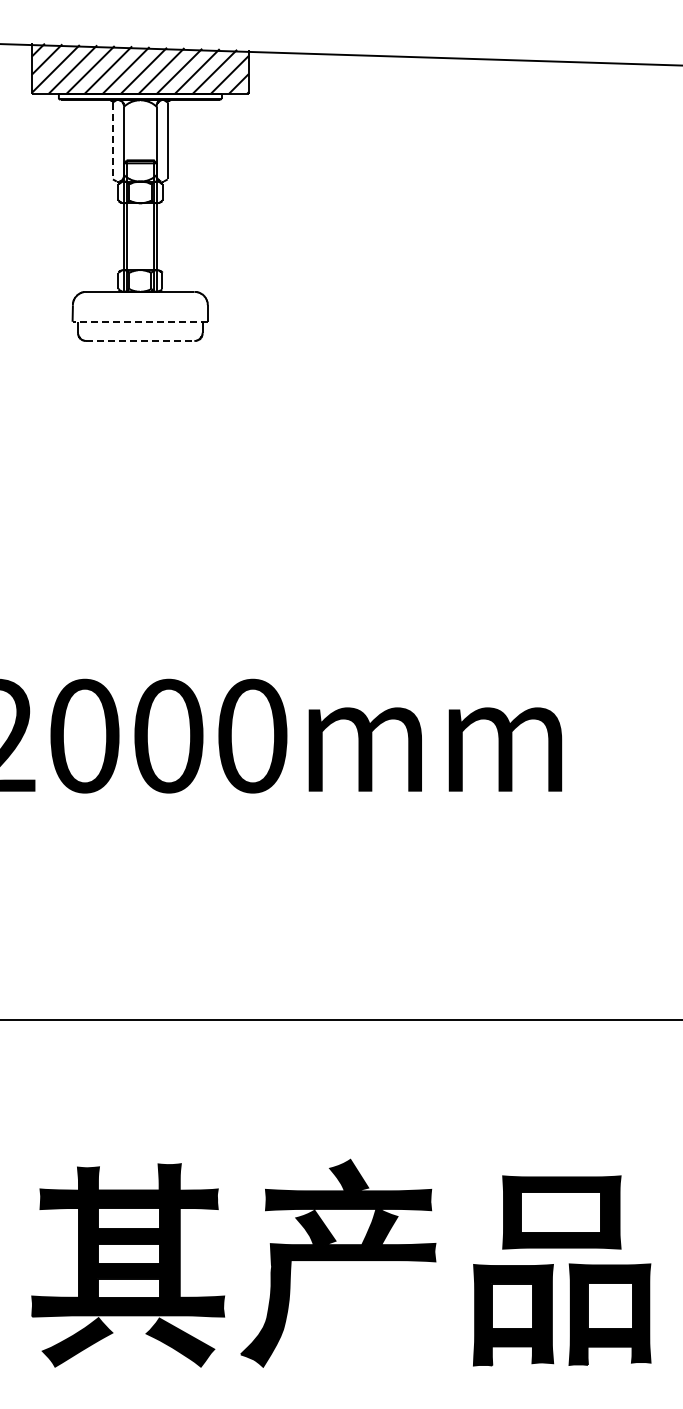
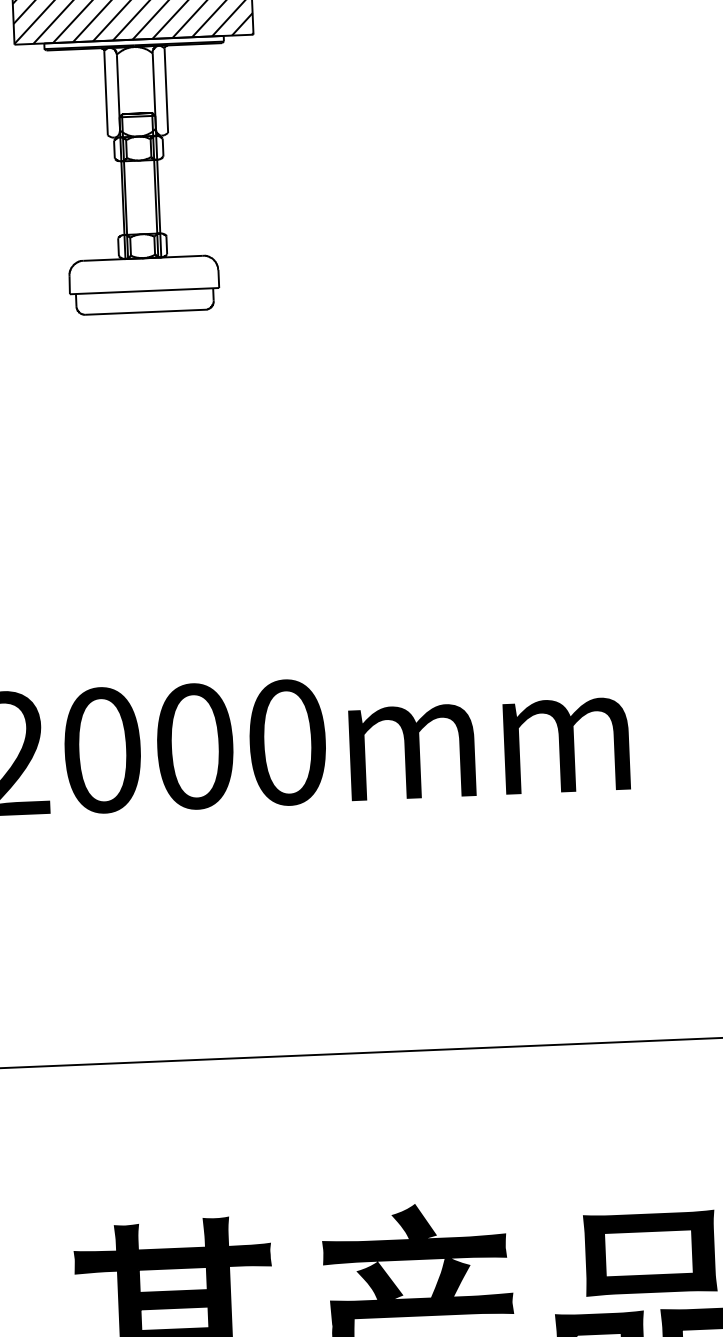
line: (112, 141) -> (105, 93), dashed -> solid
line: (139, 321) -> (143, 290), dashed -> solid
line: (140, 340) -> (145, 311), dashed -> solid

